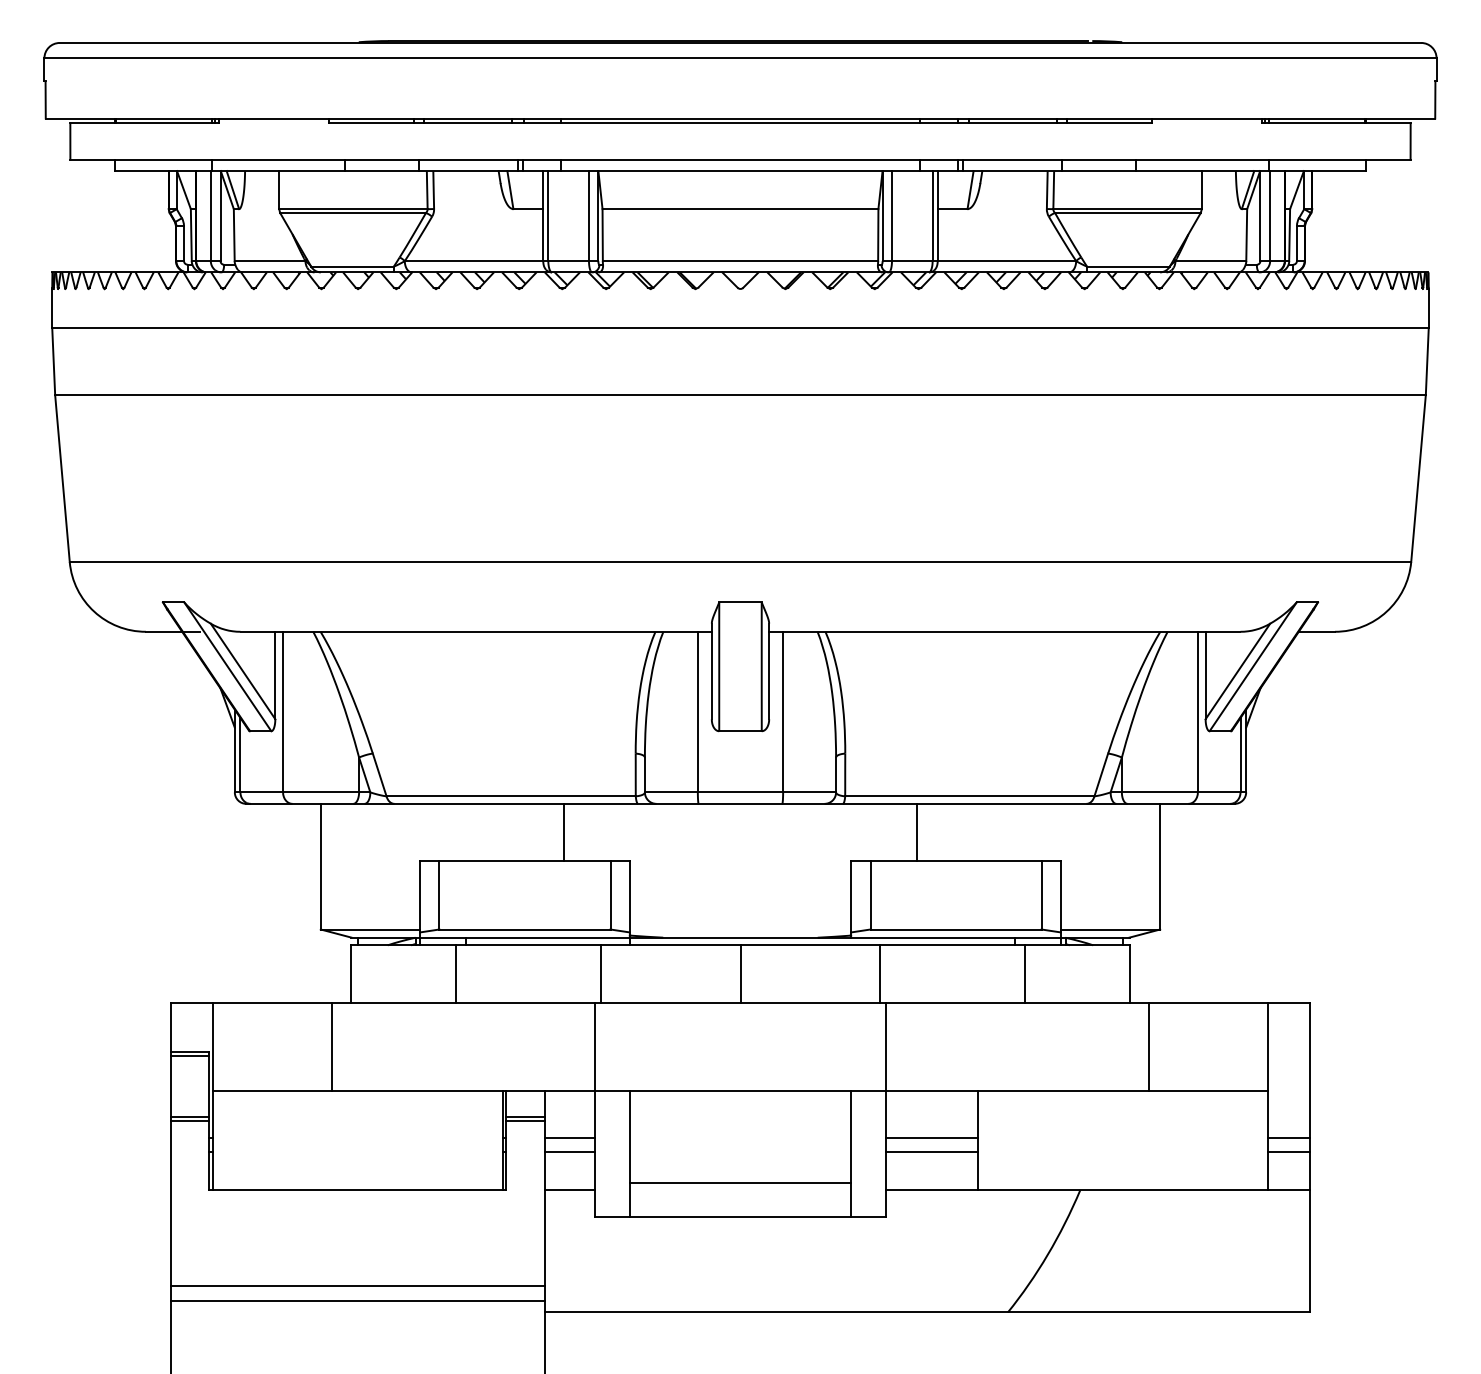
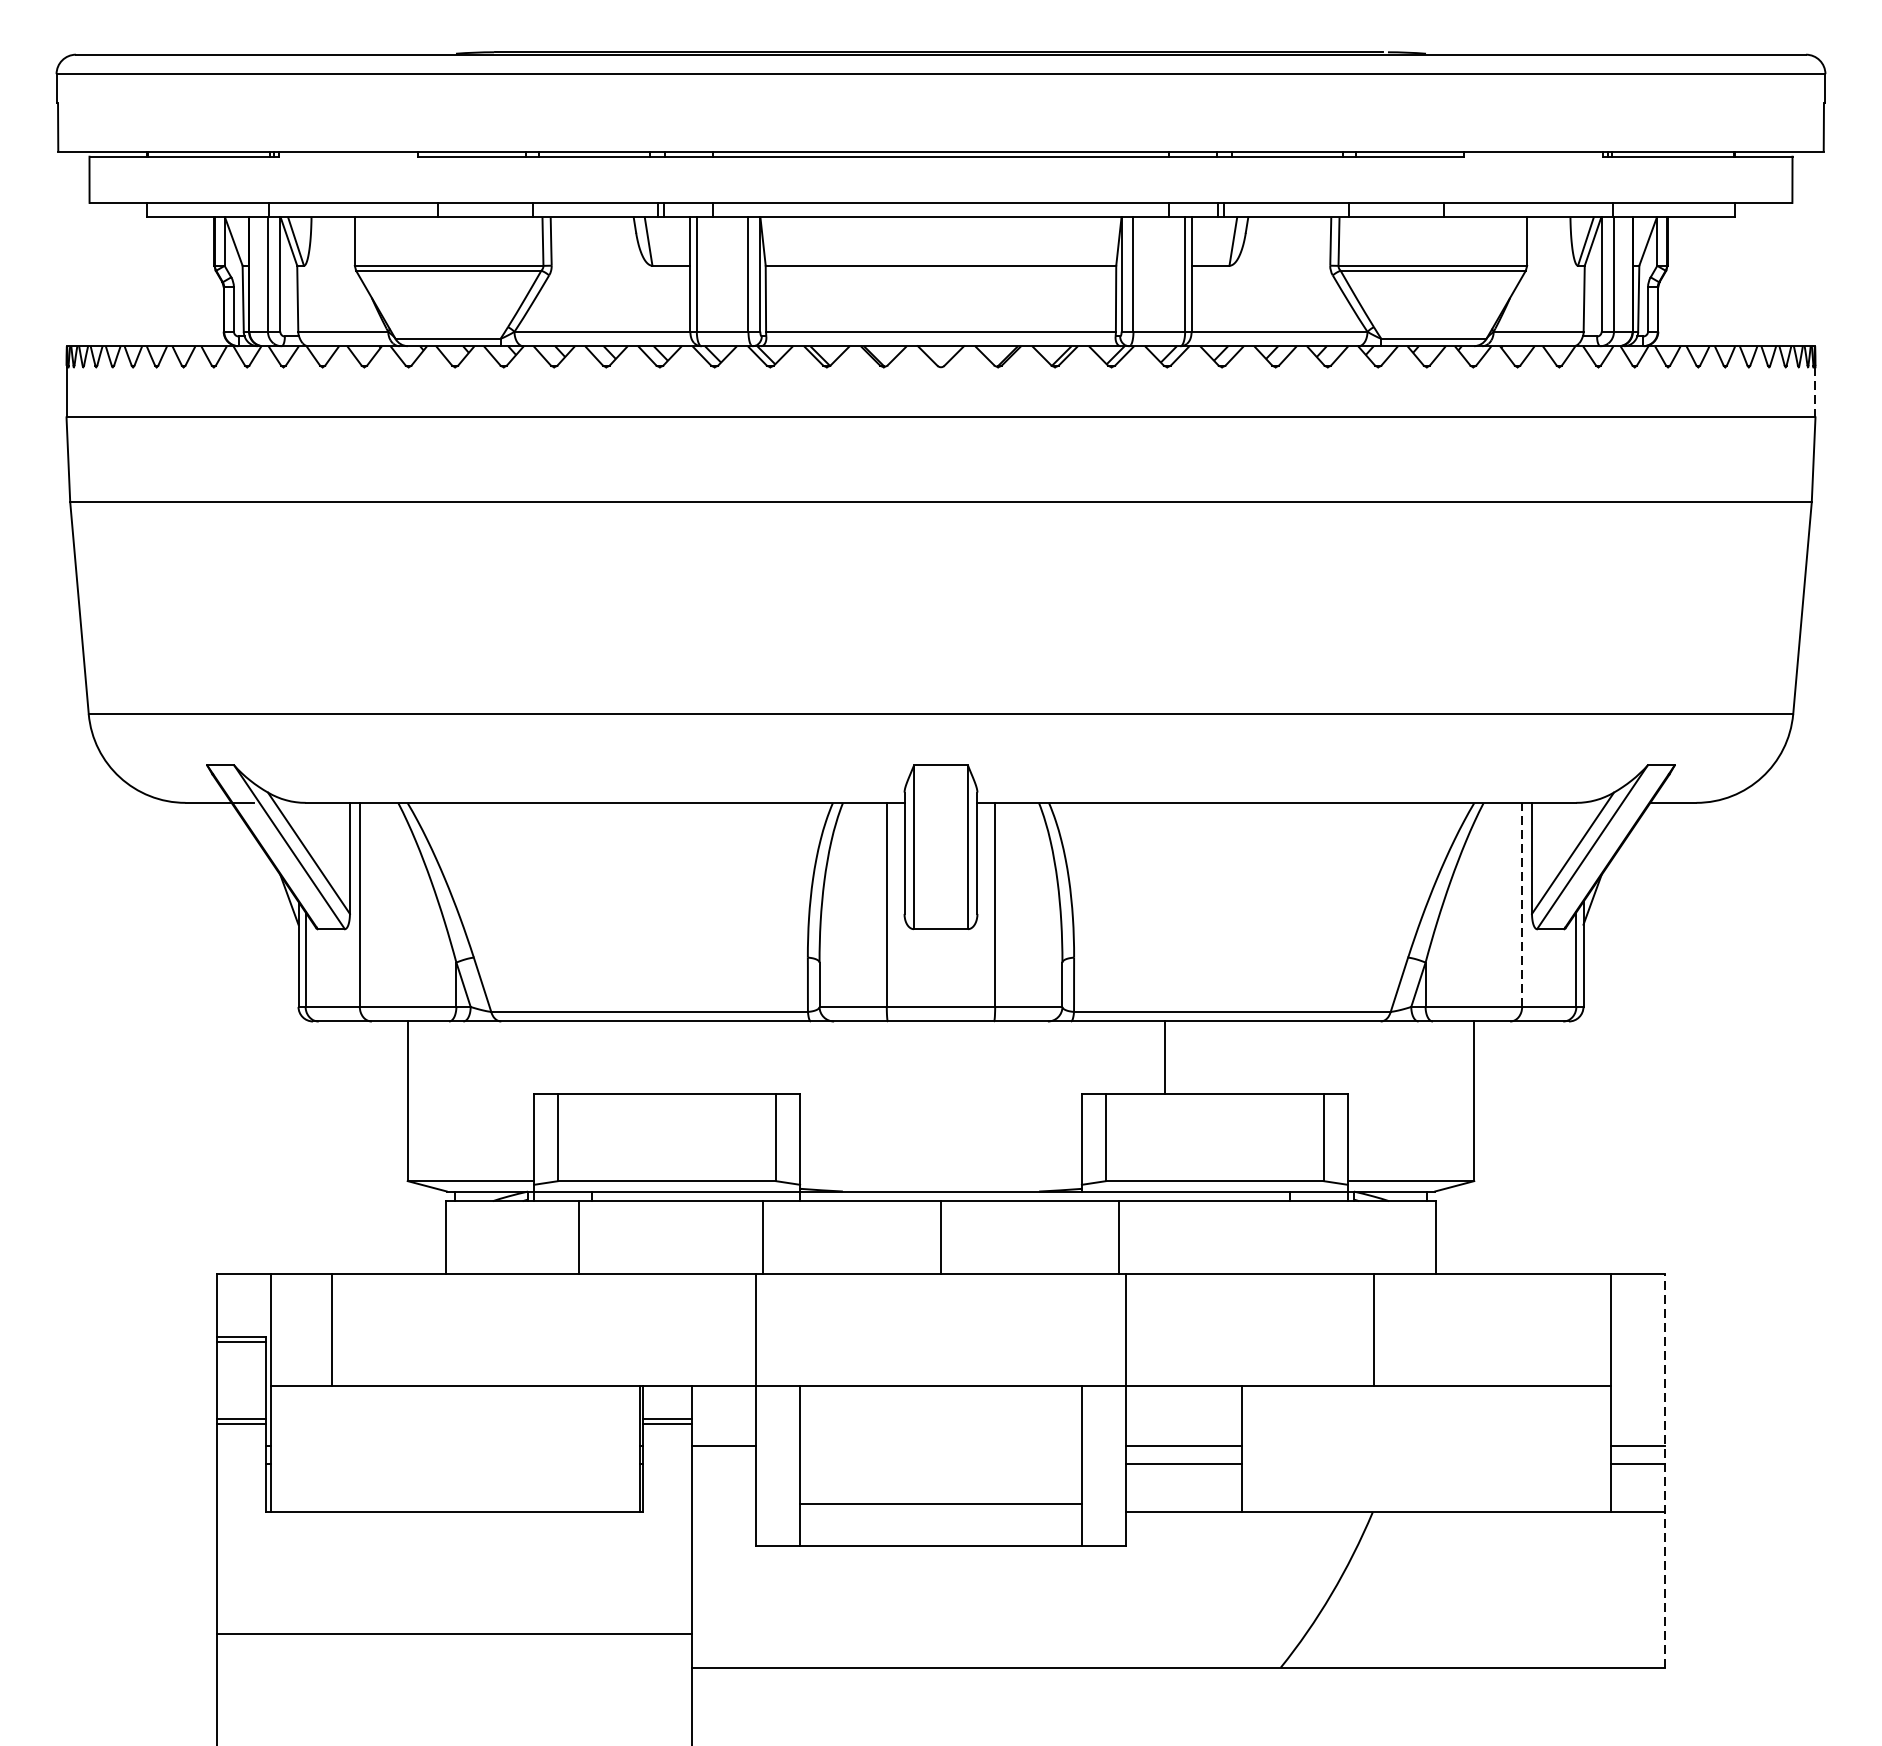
line: (1428, 308) -> (1815, 392), solid -> dashed
line: (1197, 711) -> (1521, 904), solid -> dashed
line: (564, 832) -> (717, 1057), removed
line: (1025, 973) -> (1303, 1237), removed
line: (332, 1046) -> (332, 1329), moved
line: (1148, 1046) -> (1373, 1329), moved
line: (569, 1151) -> (723, 1463), removed
line: (1310, 1157) -> (1665, 1470), solid -> dashed
line: (569, 1190) -> (723, 1512), removed
line: (357, 1300) -> (454, 1652), removed

